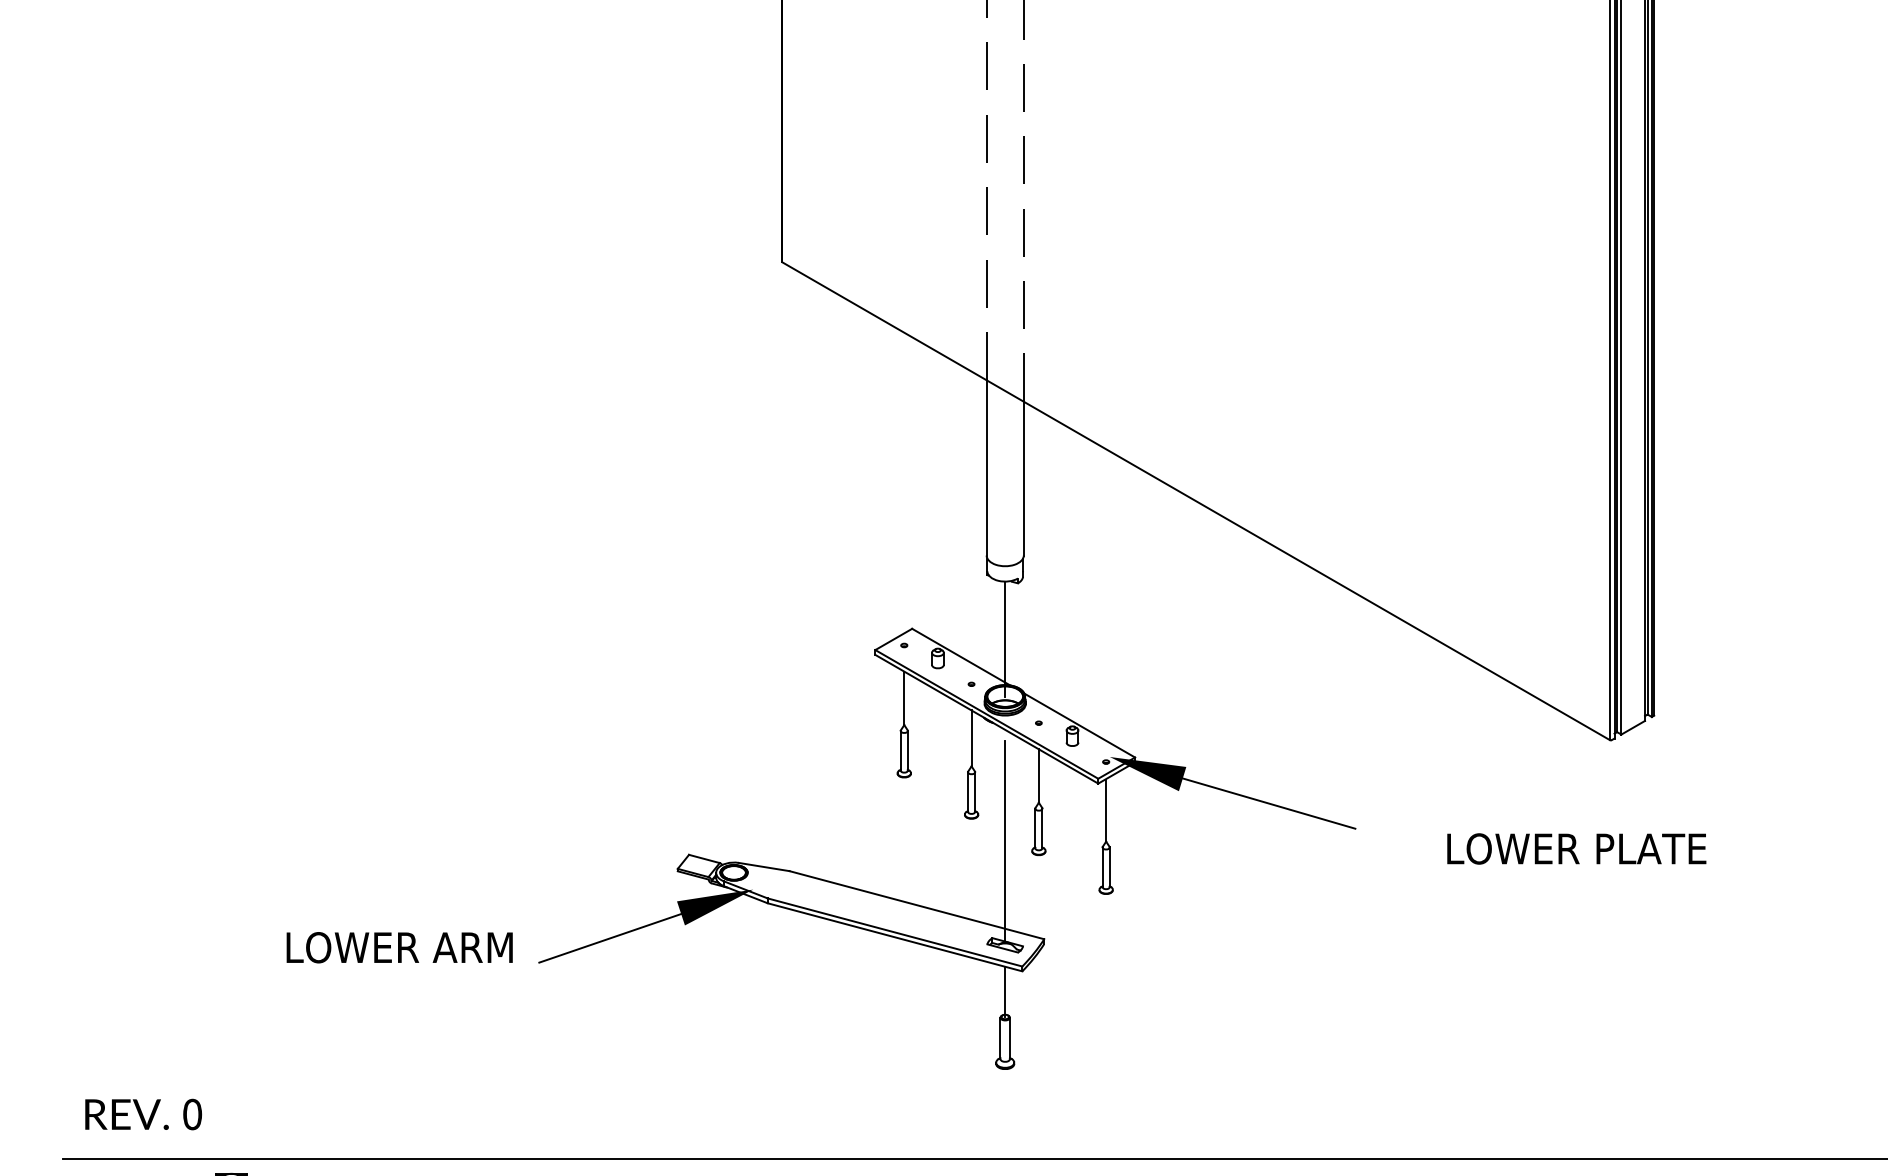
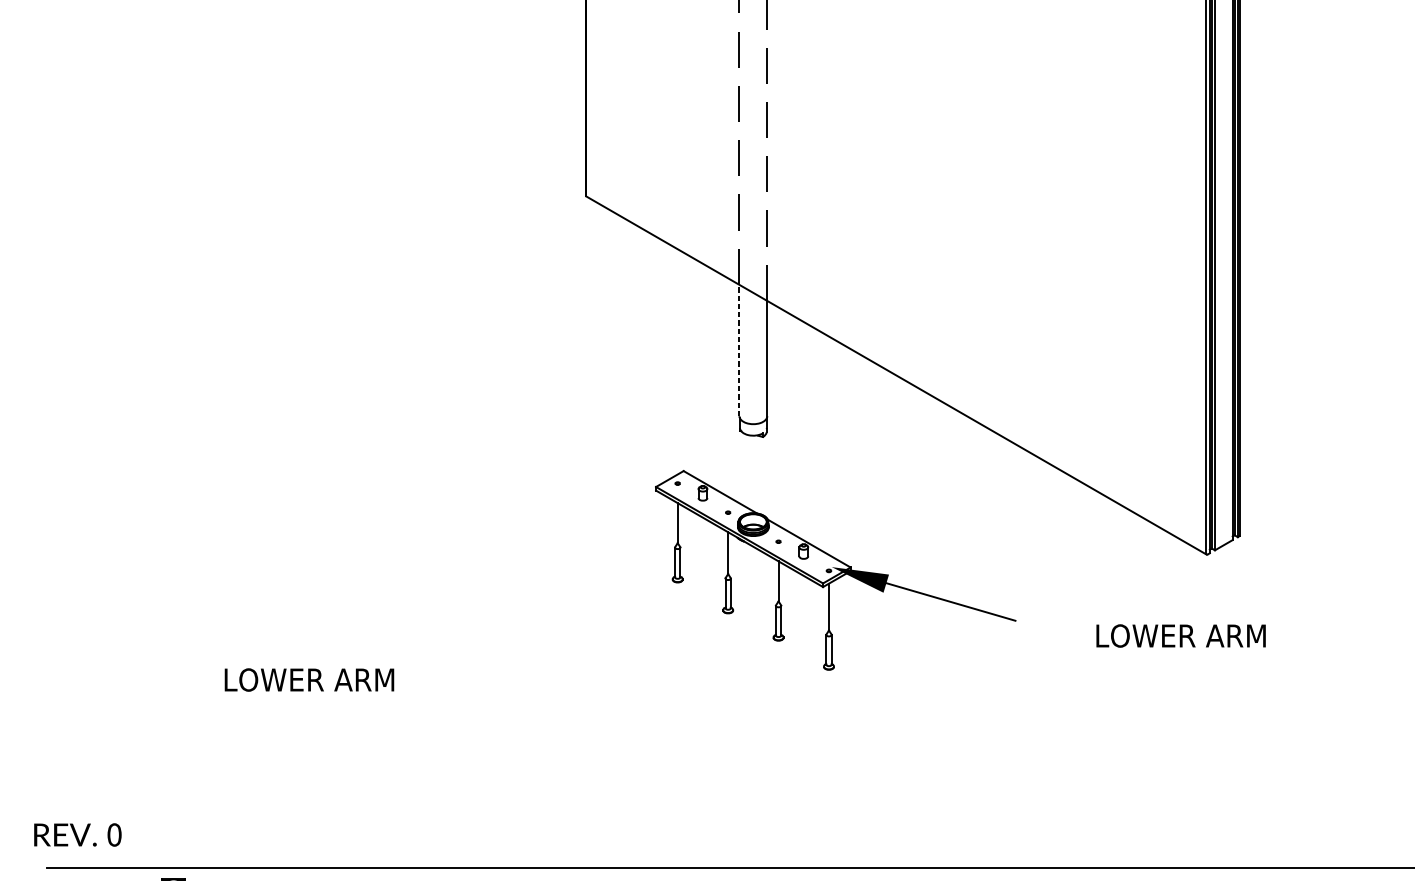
line: (986, 467) -> (739, 350), solid -> dashed
line: (1005, 638) -> (753, 478), removed
text: (1576, 848) -> (1181, 635), LOWER PLATE -> LOWER ARM
part: (791, 904) -> (593, 677), removed
text: (399, 947) -> (309, 679), moved
text: (143, 1114) -> (77, 834), moved

